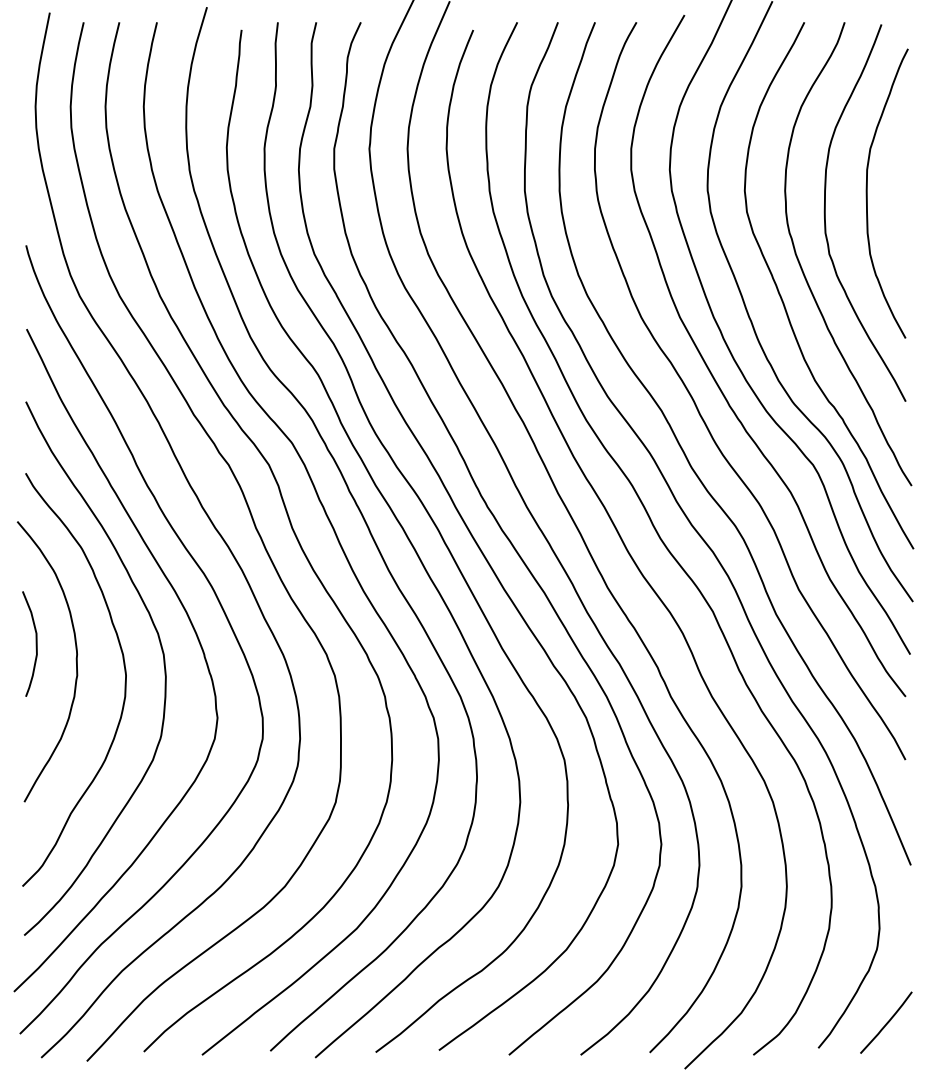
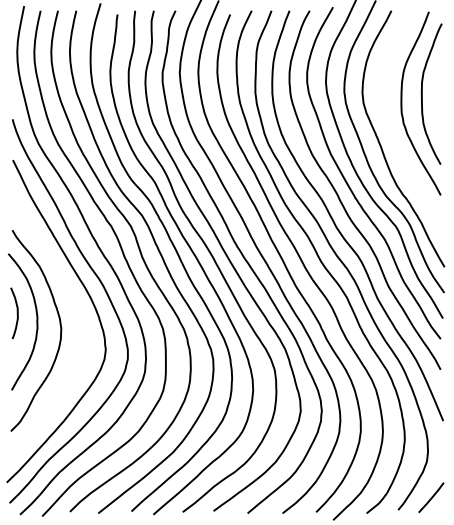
curve: (806, 274) -> (392, 133), removed
curve: (161, 658) -> (78, 320), removed

